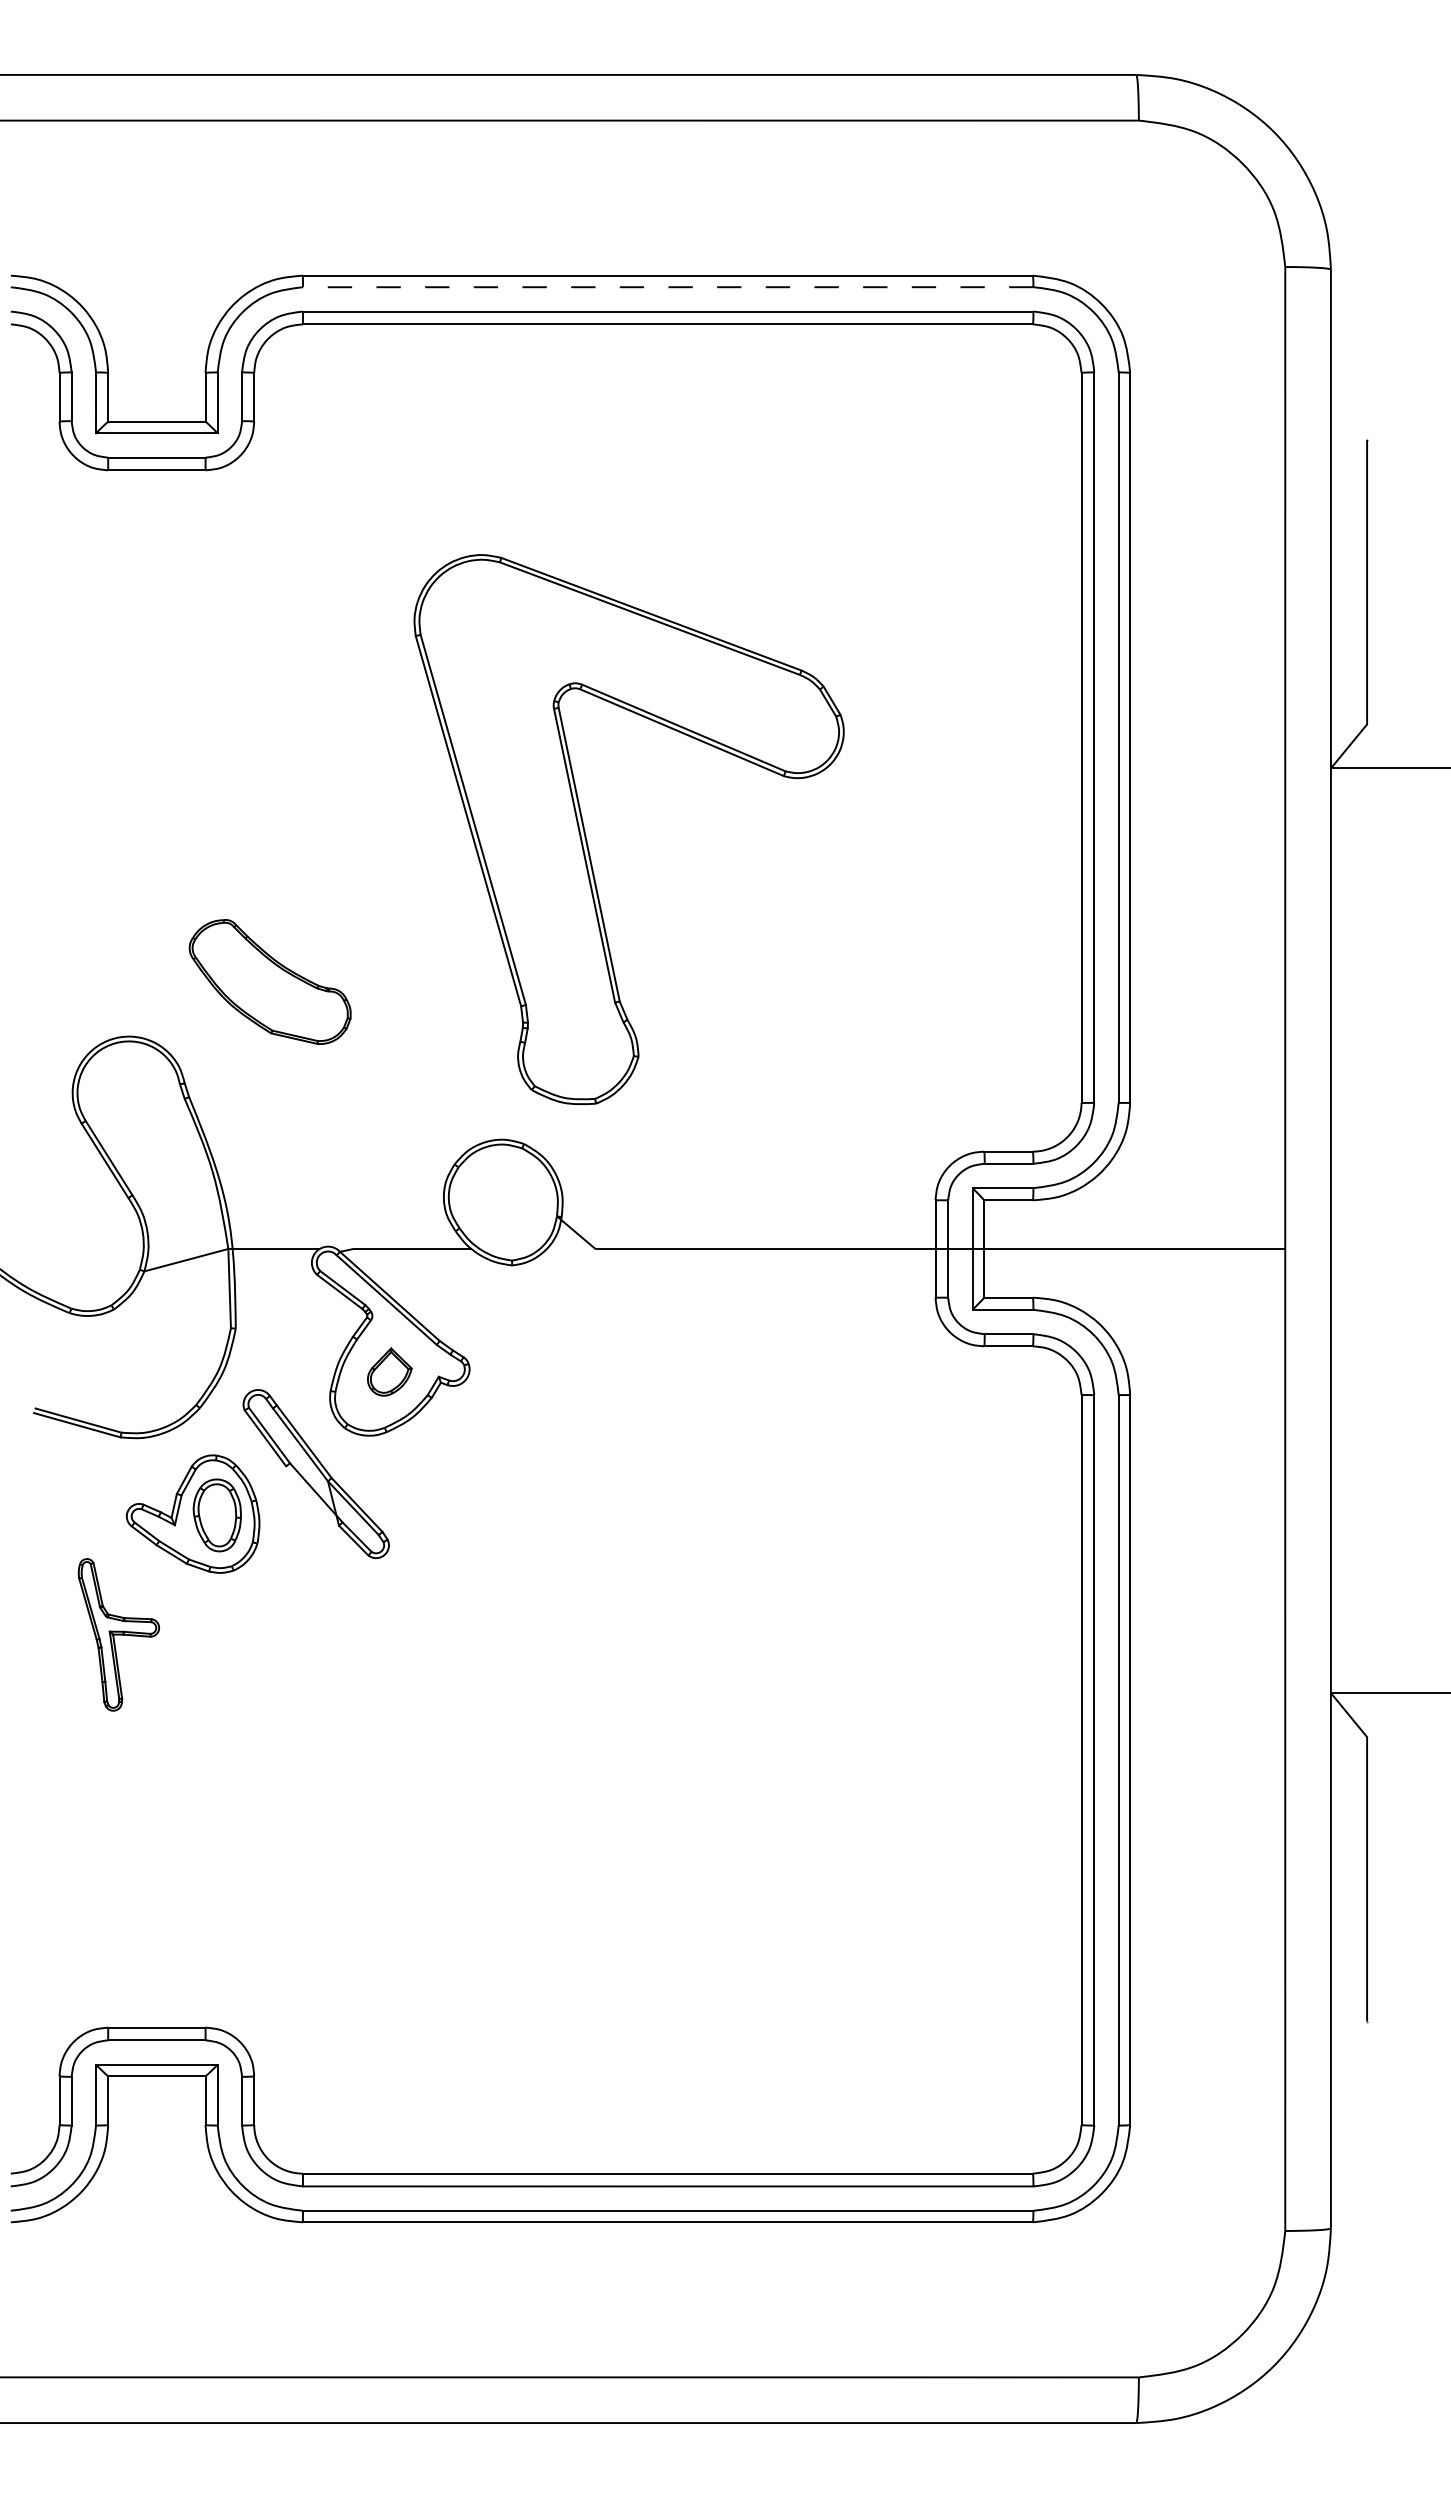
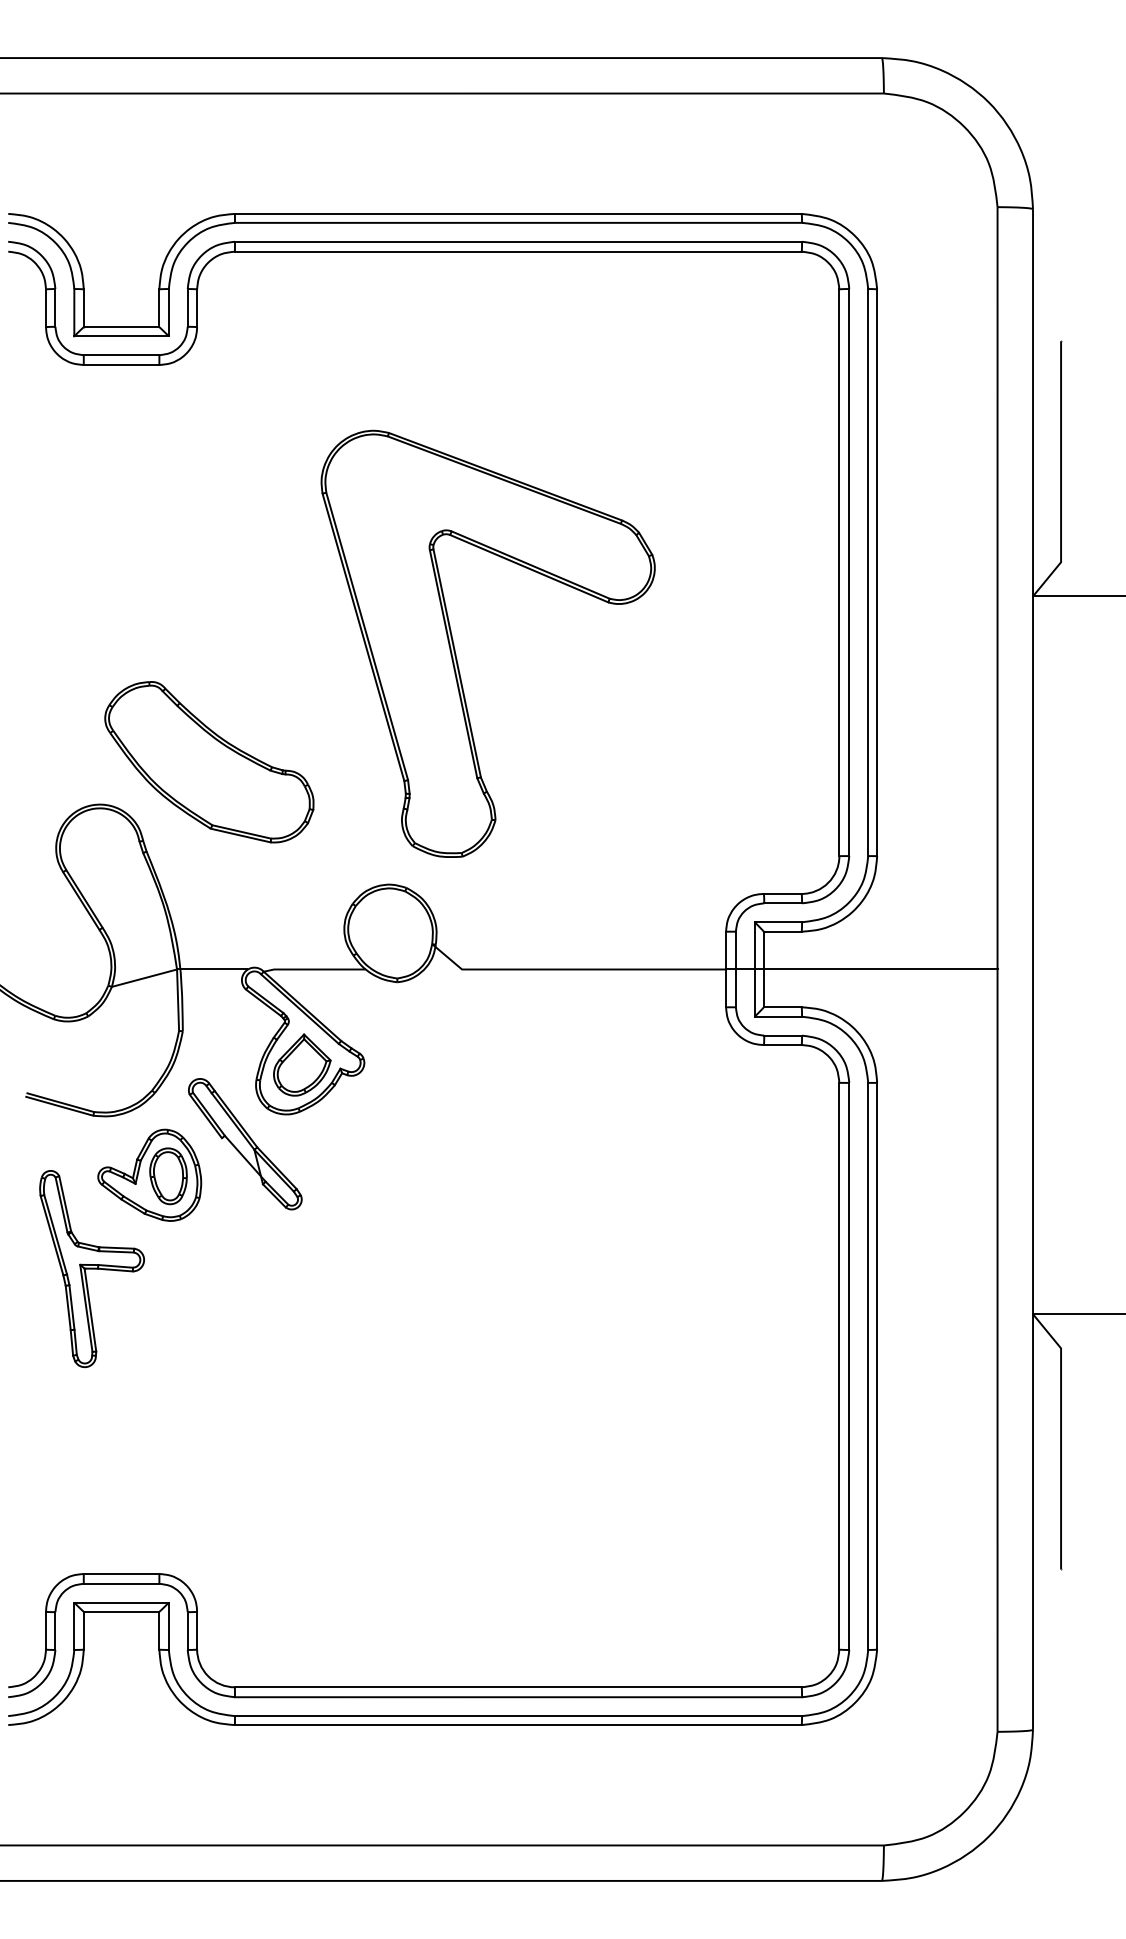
line: (667, 287) -> (517, 223), dashed -> solid
part: (270, 981) -> (209, 761), size x1.67
part: (389, 1371) -> (302, 1064), size x1.67
part: (118, 1634) -> (91, 1268), size x1.67

